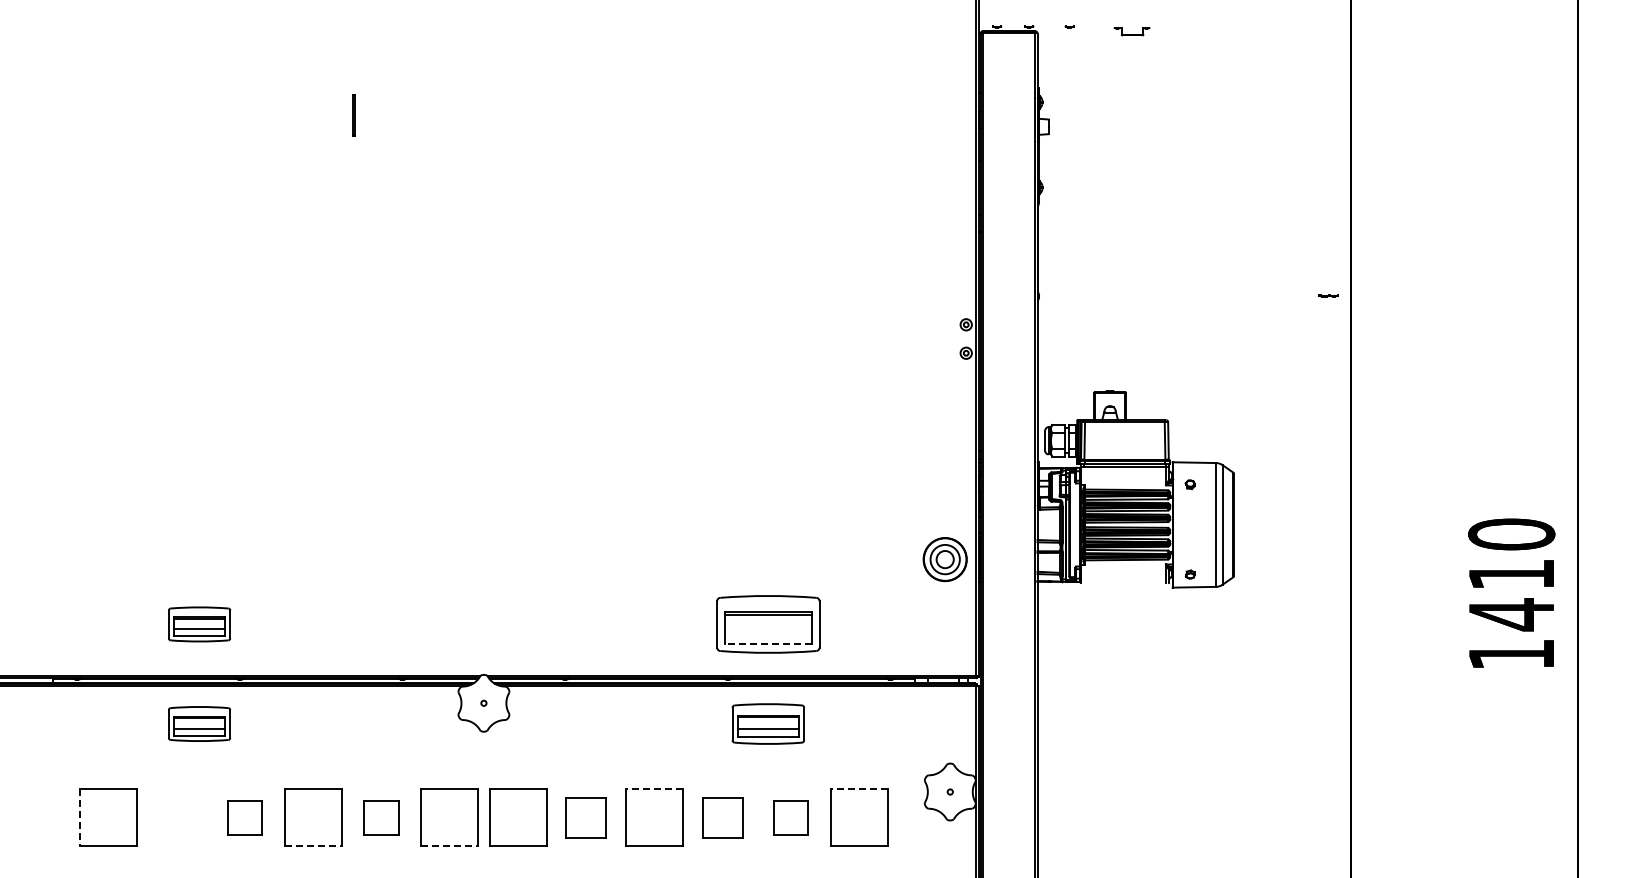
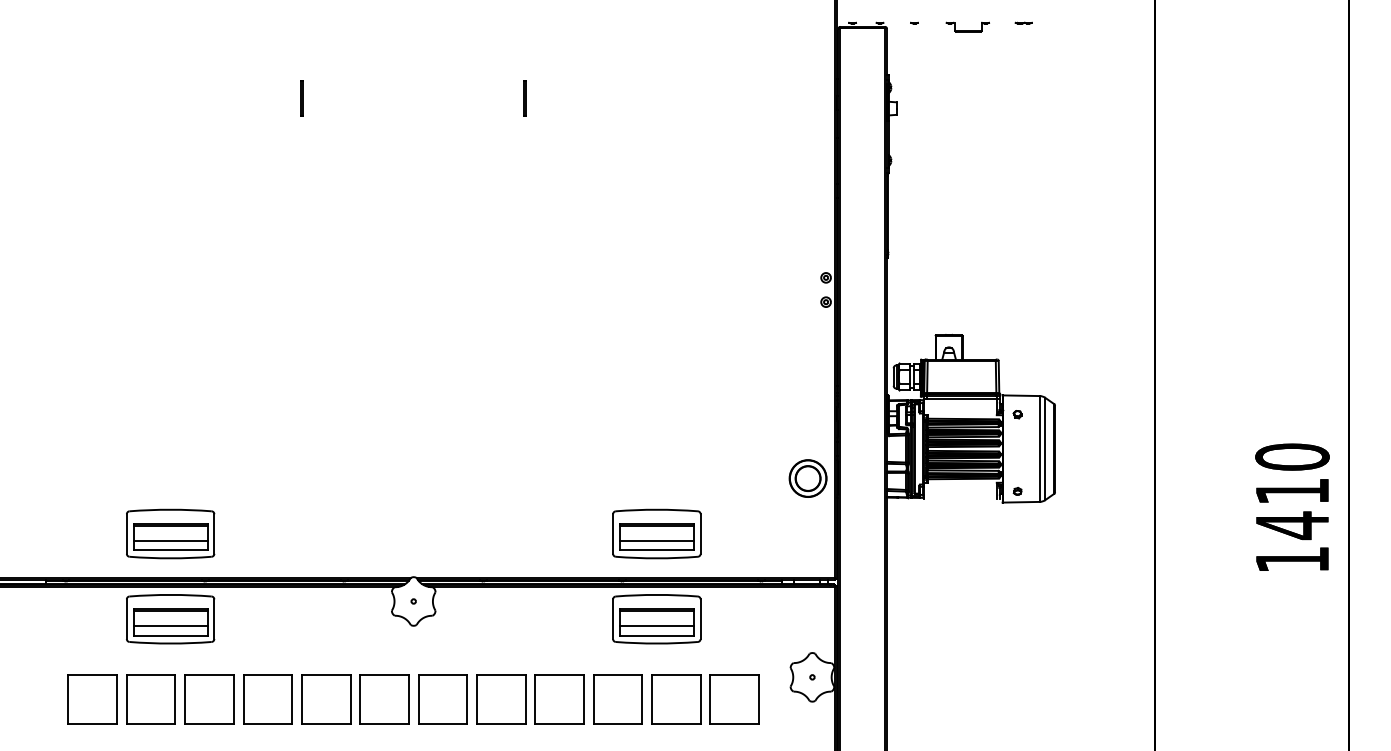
part: (1131, 31) -> (967, 27), size x1.43
line: (613, 115) -> (524, 98), added
line: (1328, 295) -> (1023, 22), moved
circle: (944, 559) -> (807, 478), size x1.67
part: (199, 624) -> (170, 534), size x1.67
line: (768, 632) -> (657, 540), added
line: (767, 643) -> (656, 550), dashed -> solid
part: (199, 723) -> (170, 618), size x1.67
part: (768, 723) -> (657, 618), size x1.43
line: (654, 789) -> (559, 675), dashed -> solid
line: (858, 789) -> (733, 675), dashed -> solid
part: (176, 817) -> (150, 699), added
part: (245, 817) -> (209, 699), size x1.67
part: (381, 817) -> (326, 699), size x1.67
part: (586, 817) -> (501, 699), size x1.43
part: (722, 817) -> (617, 699), size x1.43
part: (790, 817) -> (675, 699), size x1.67
line: (80, 818) -> (68, 699), dashed -> solid
line: (313, 846) -> (268, 723), dashed -> solid
line: (450, 846) -> (385, 723), dashed -> solid

